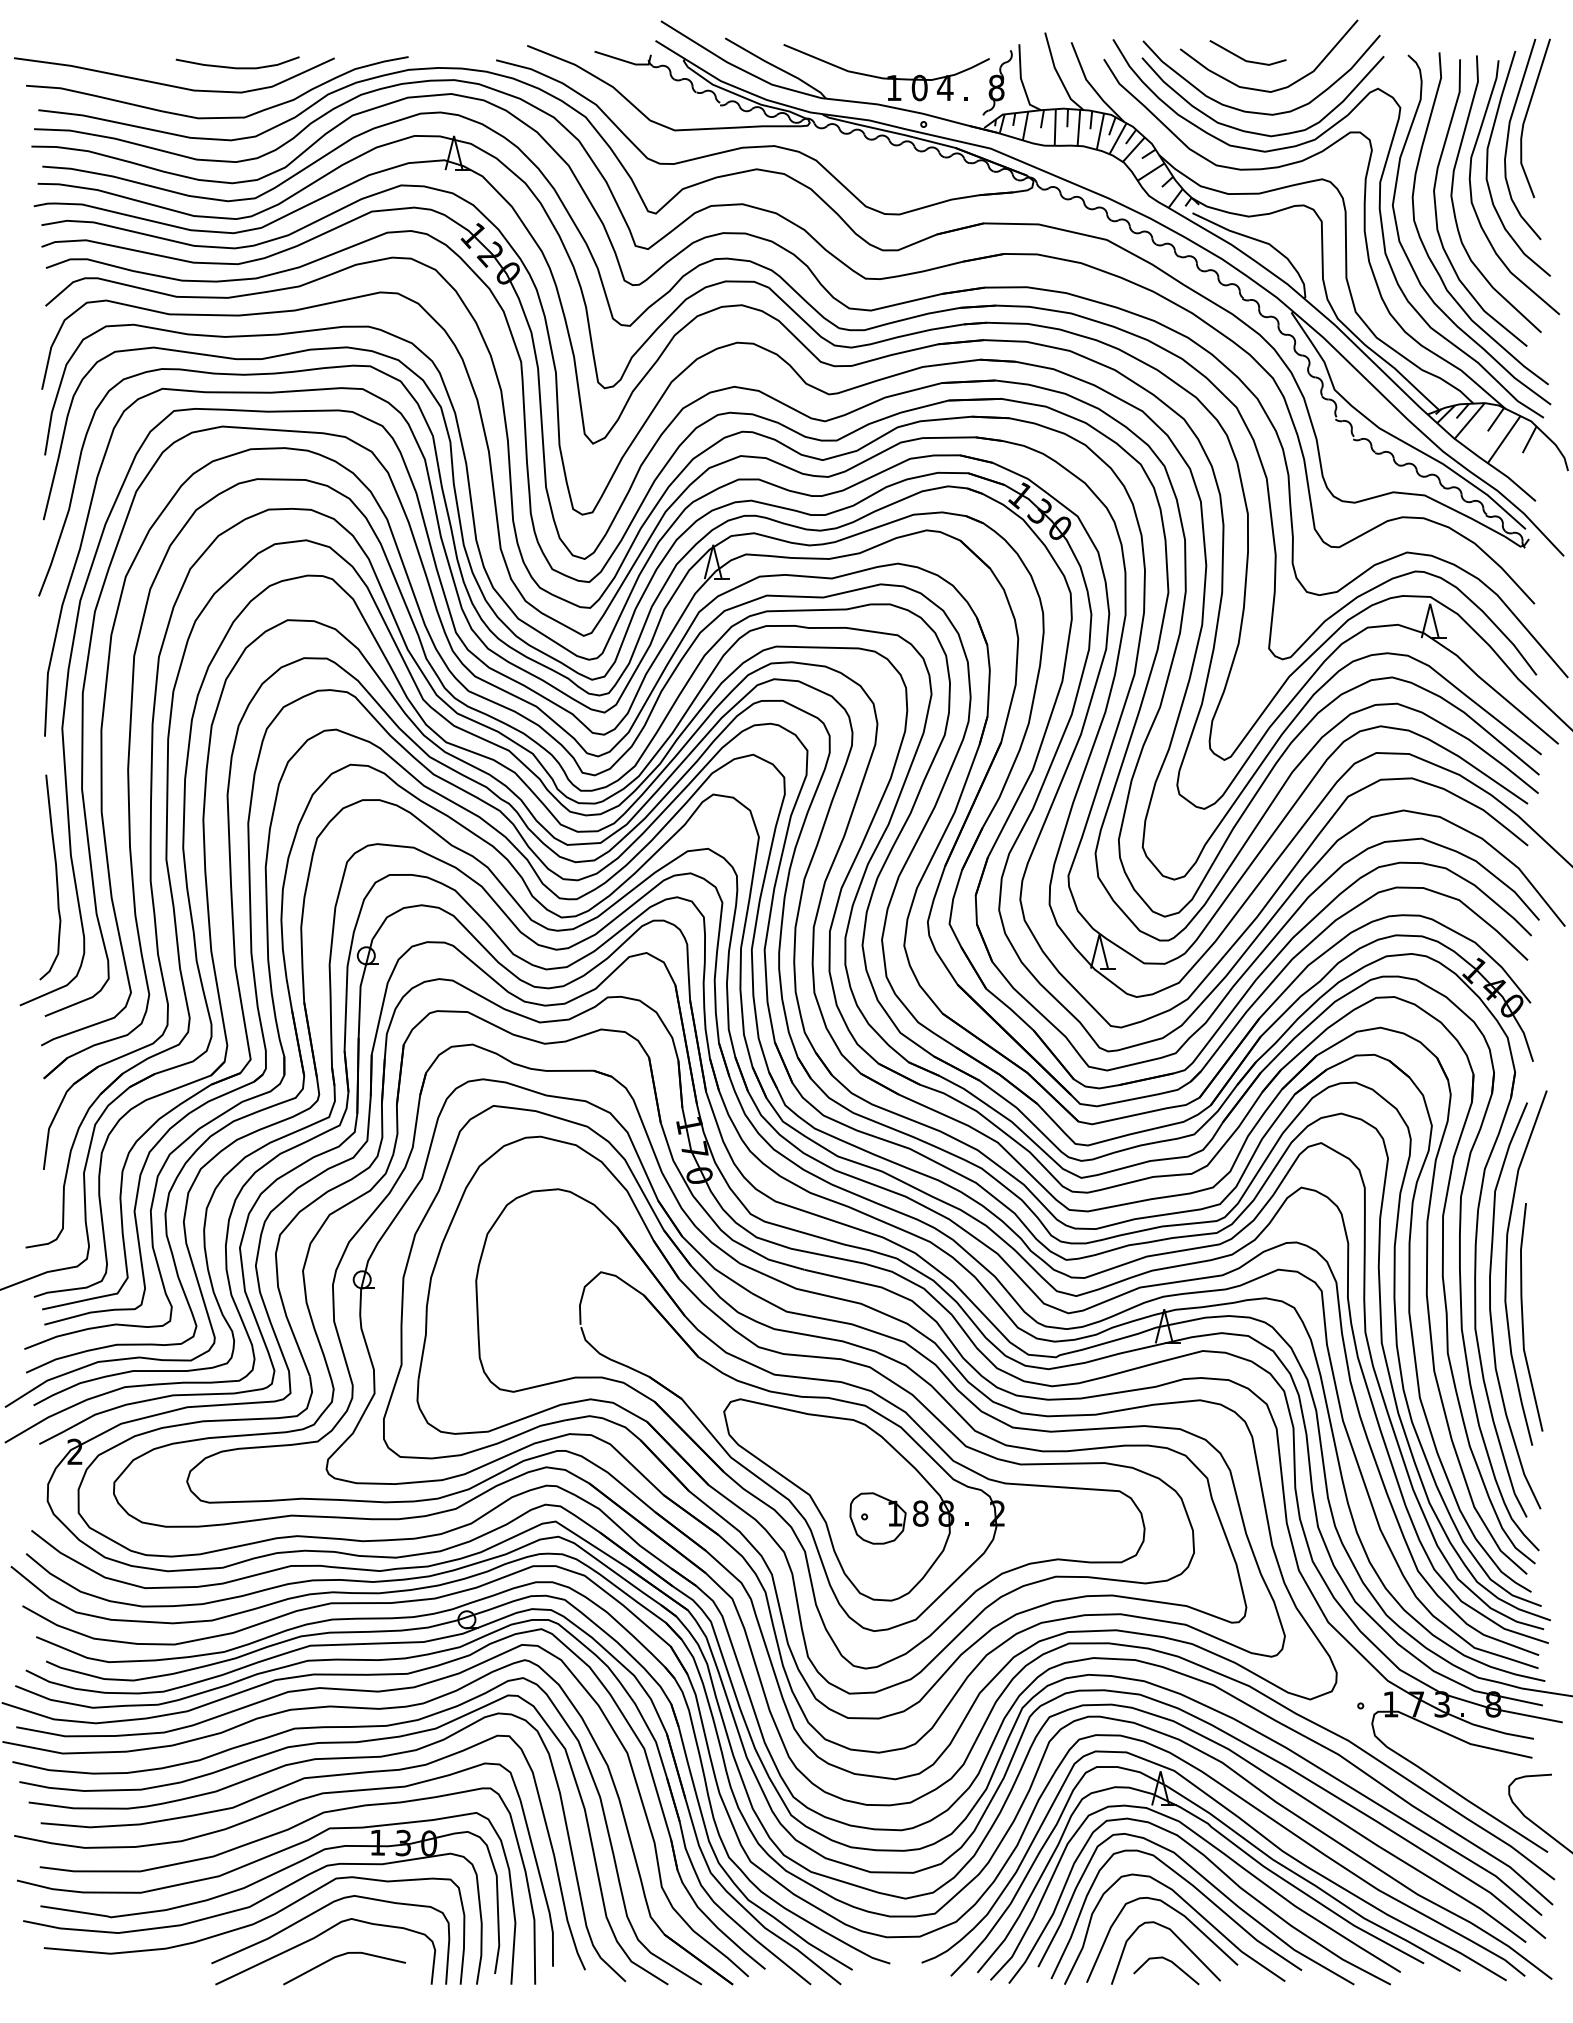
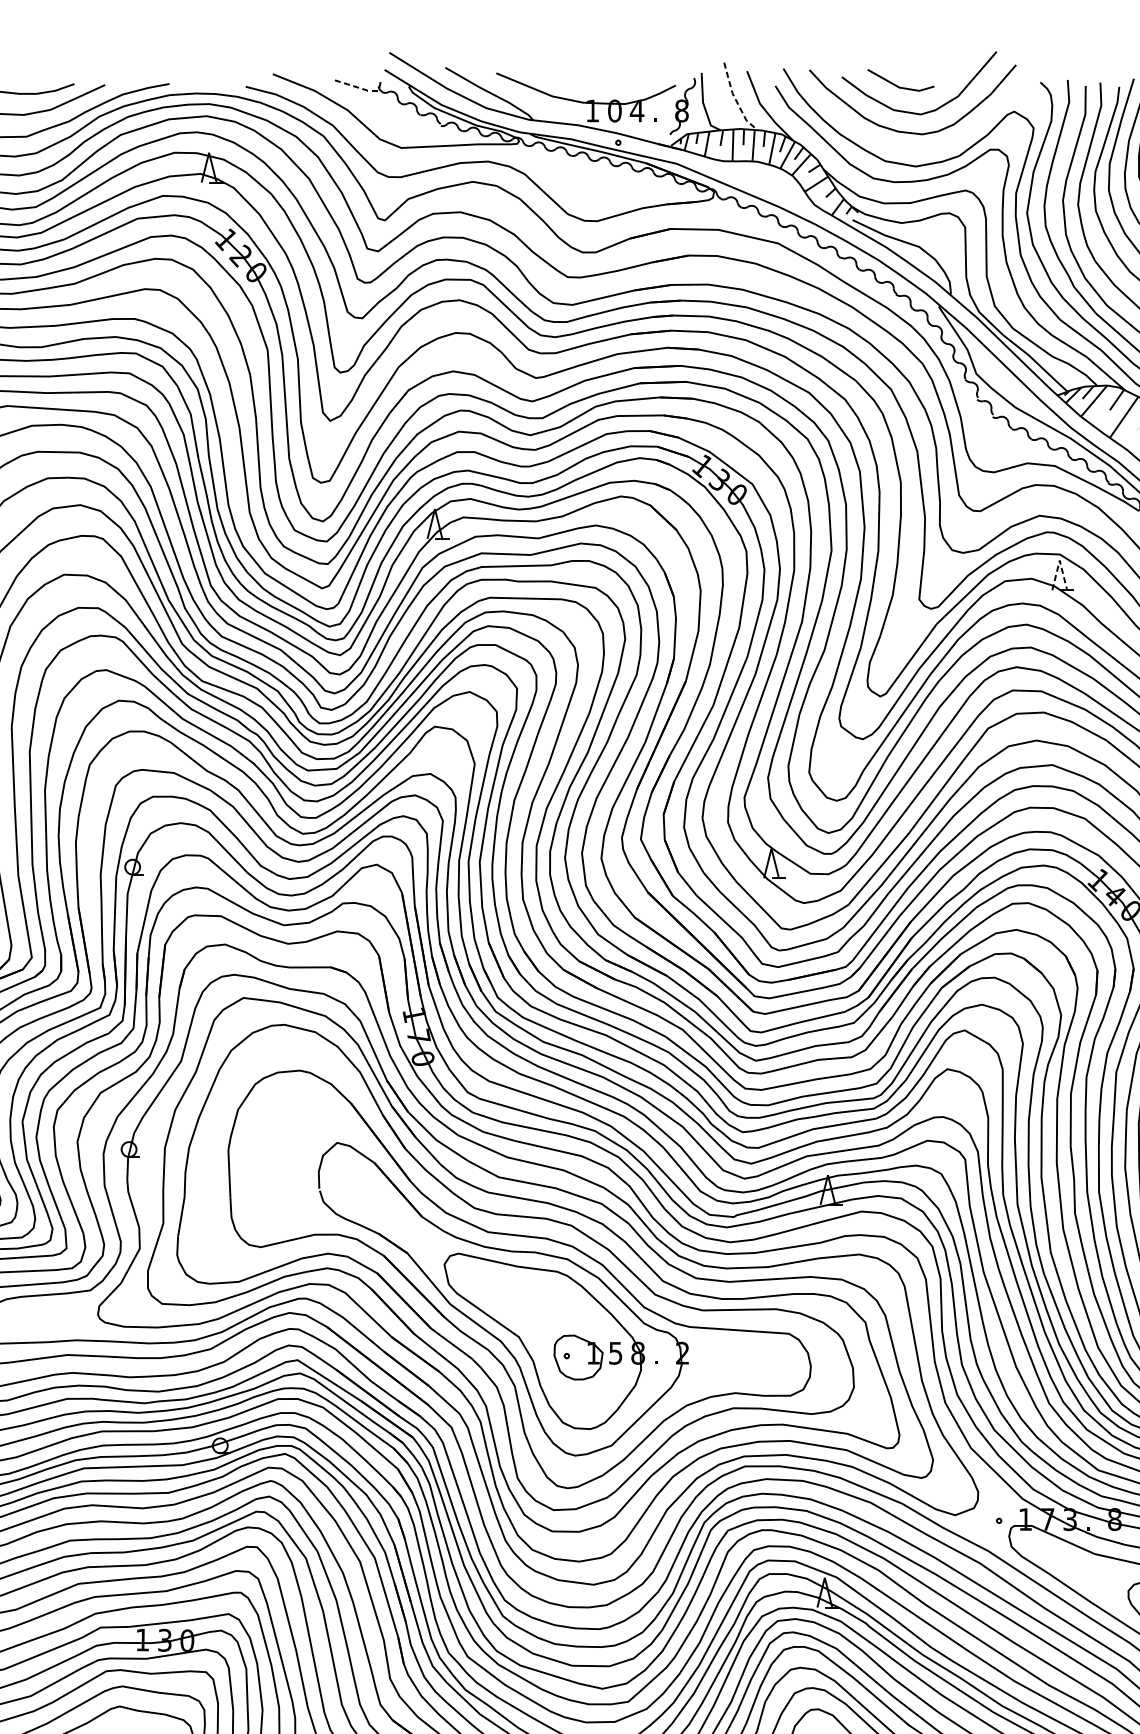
line: (626, 61) -> (359, 87), solid -> dashed
line: (1058, 74) -> (735, 99), solid -> dashed
curve: (1257, 132) -> (909, 149), removed
line: (1430, 603) -> (1059, 560), solid -> dashed
text: (920, 1513) -> (615, 1353), 8 -> 5

